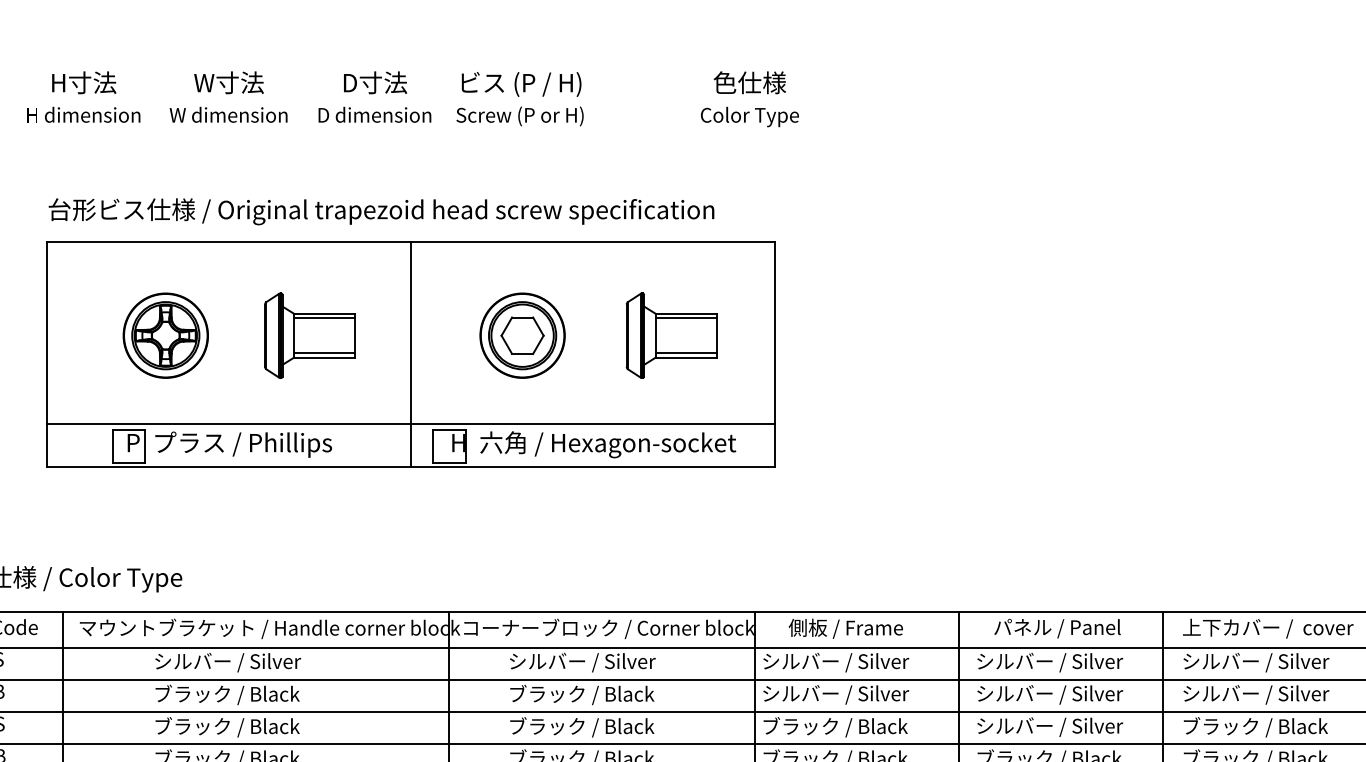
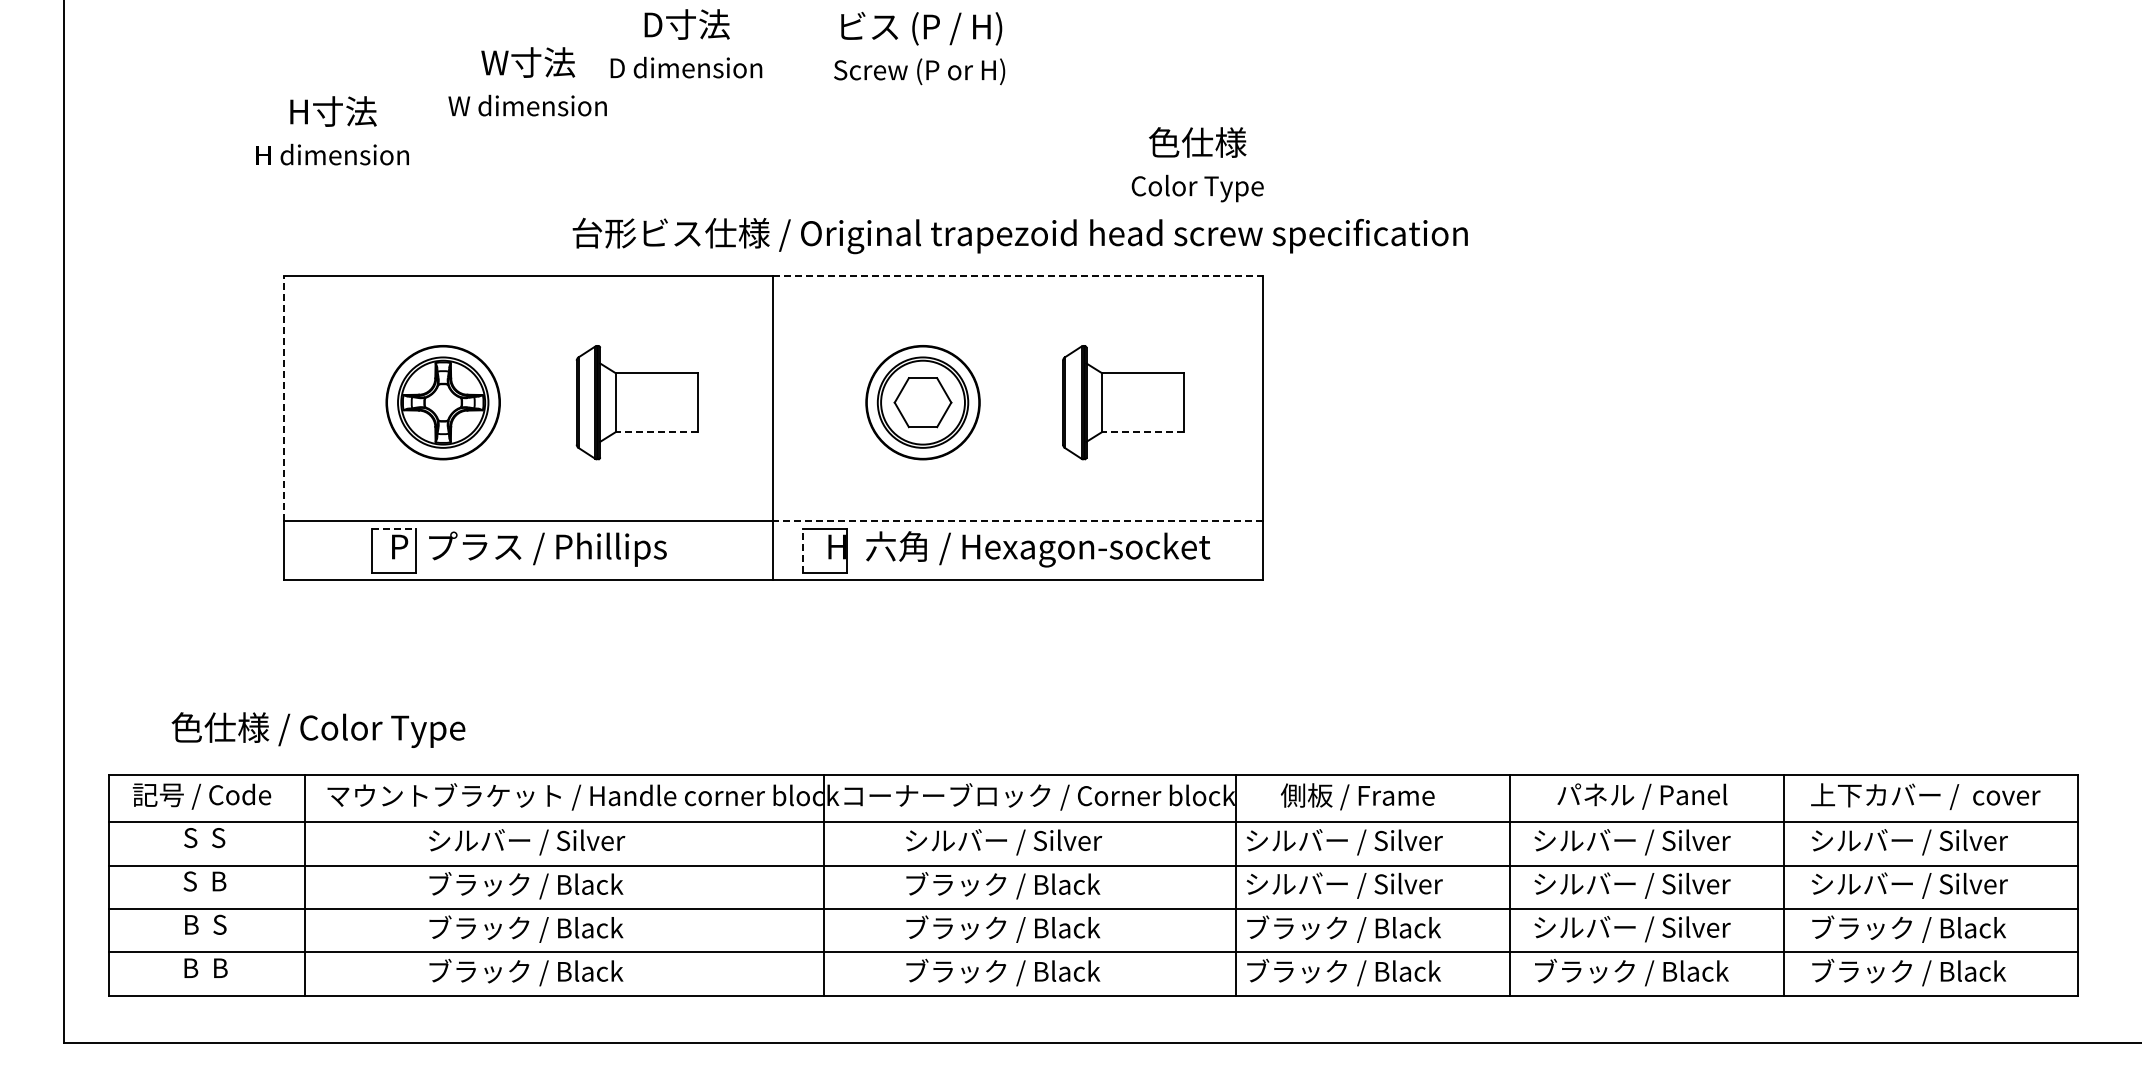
text: (83, 96) -> (332, 130), moved
text: (374, 96) -> (686, 43), moved
text: (519, 99) -> (919, 48), moved
text: (749, 99) -> (1197, 164), moved
text: (380, 211) -> (1019, 235), moved
line: (593, 241) -> (1018, 275), solid -> dashed
line: (324, 318) -> (656, 379), removed
line: (686, 318) -> (1143, 379), removed
line: (47, 331) -> (283, 397), solid -> dashed
line: (324, 353) -> (656, 426), removed
line: (686, 353) -> (1143, 426), removed
line: (324, 357) -> (656, 432), solid -> dashed
line: (685, 357) -> (1142, 432), solid -> dashed
line: (593, 423) -> (1018, 520), solid -> dashed
line: (129, 430) -> (394, 529), solid -> dashed
line: (433, 445) -> (803, 550), solid -> dashed

